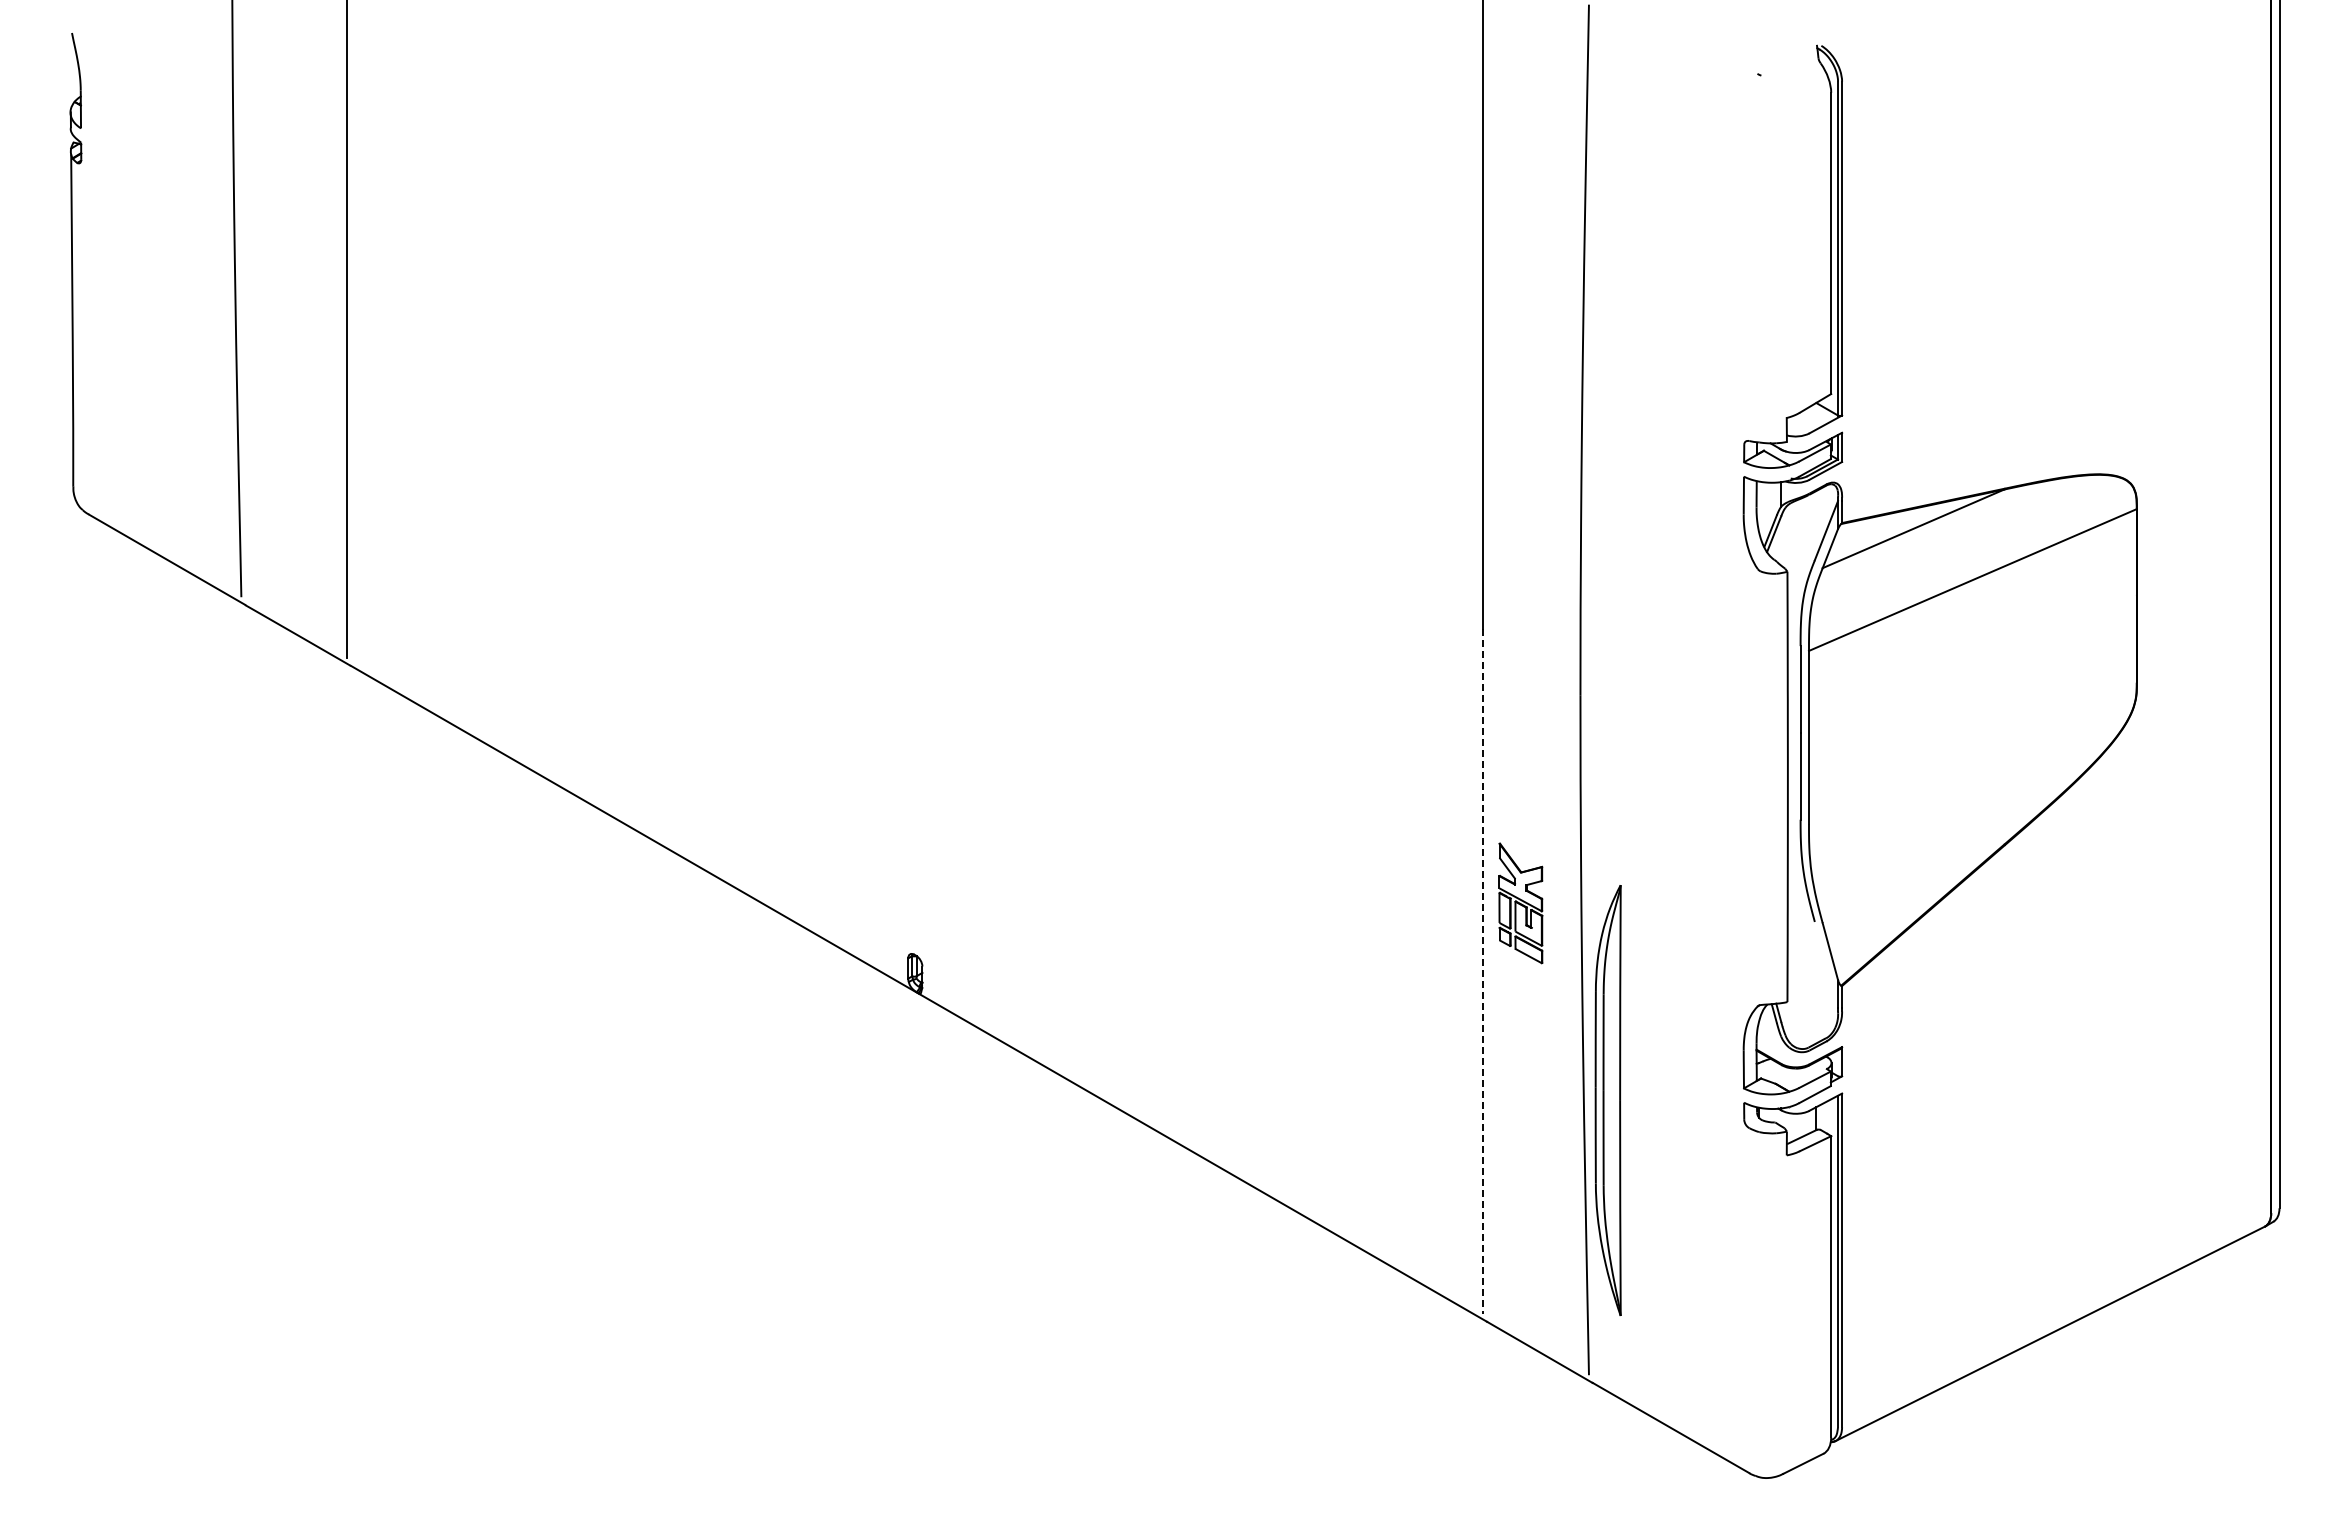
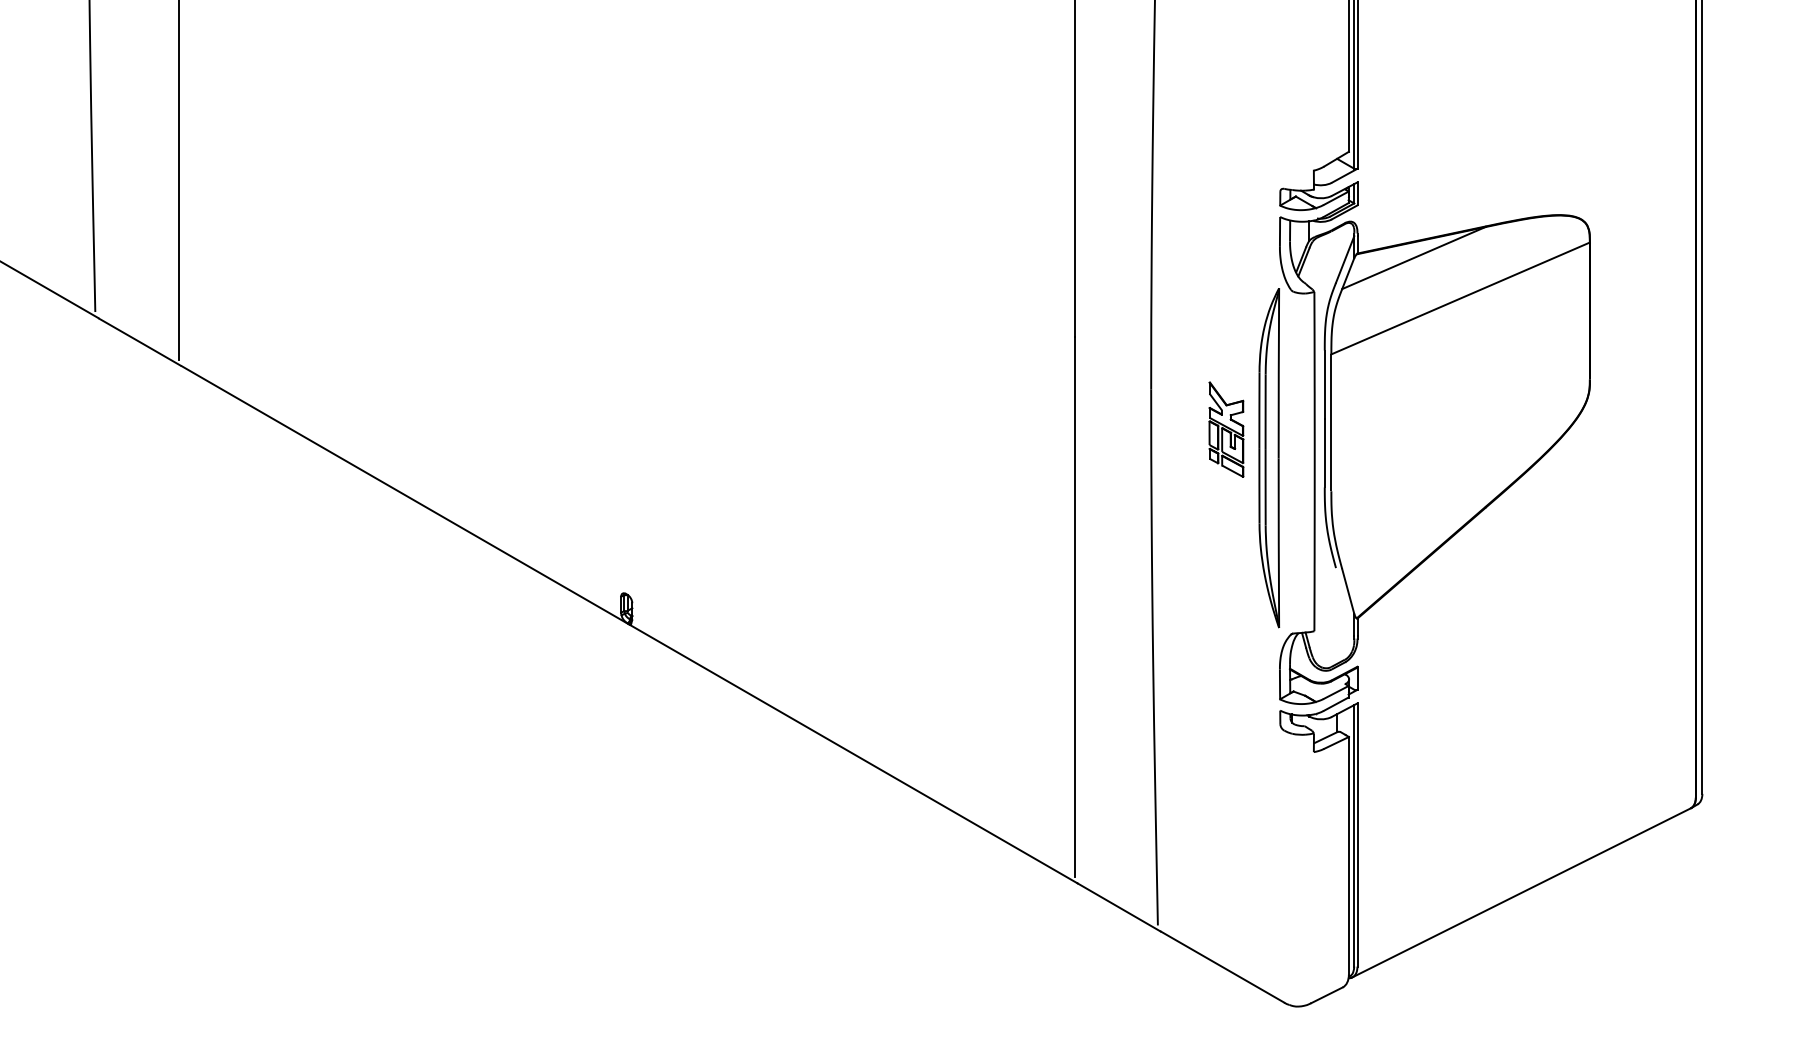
part: (1520, 903) -> (1226, 429), moved
line: (1483, 971) -> (1074, 607), dashed -> solid
part: (1607, 1100) -> (1268, 458), moved

